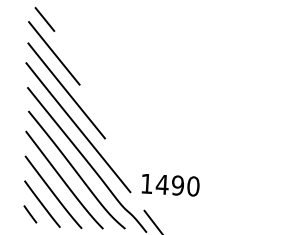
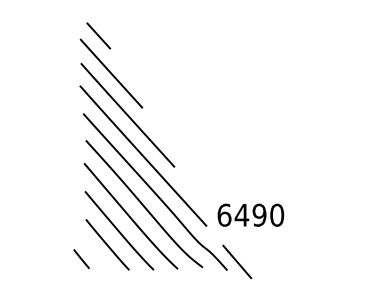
text: (147, 183) -> (224, 214), 1490 -> 6490
line: (30, 213) -> (81, 258), moved

